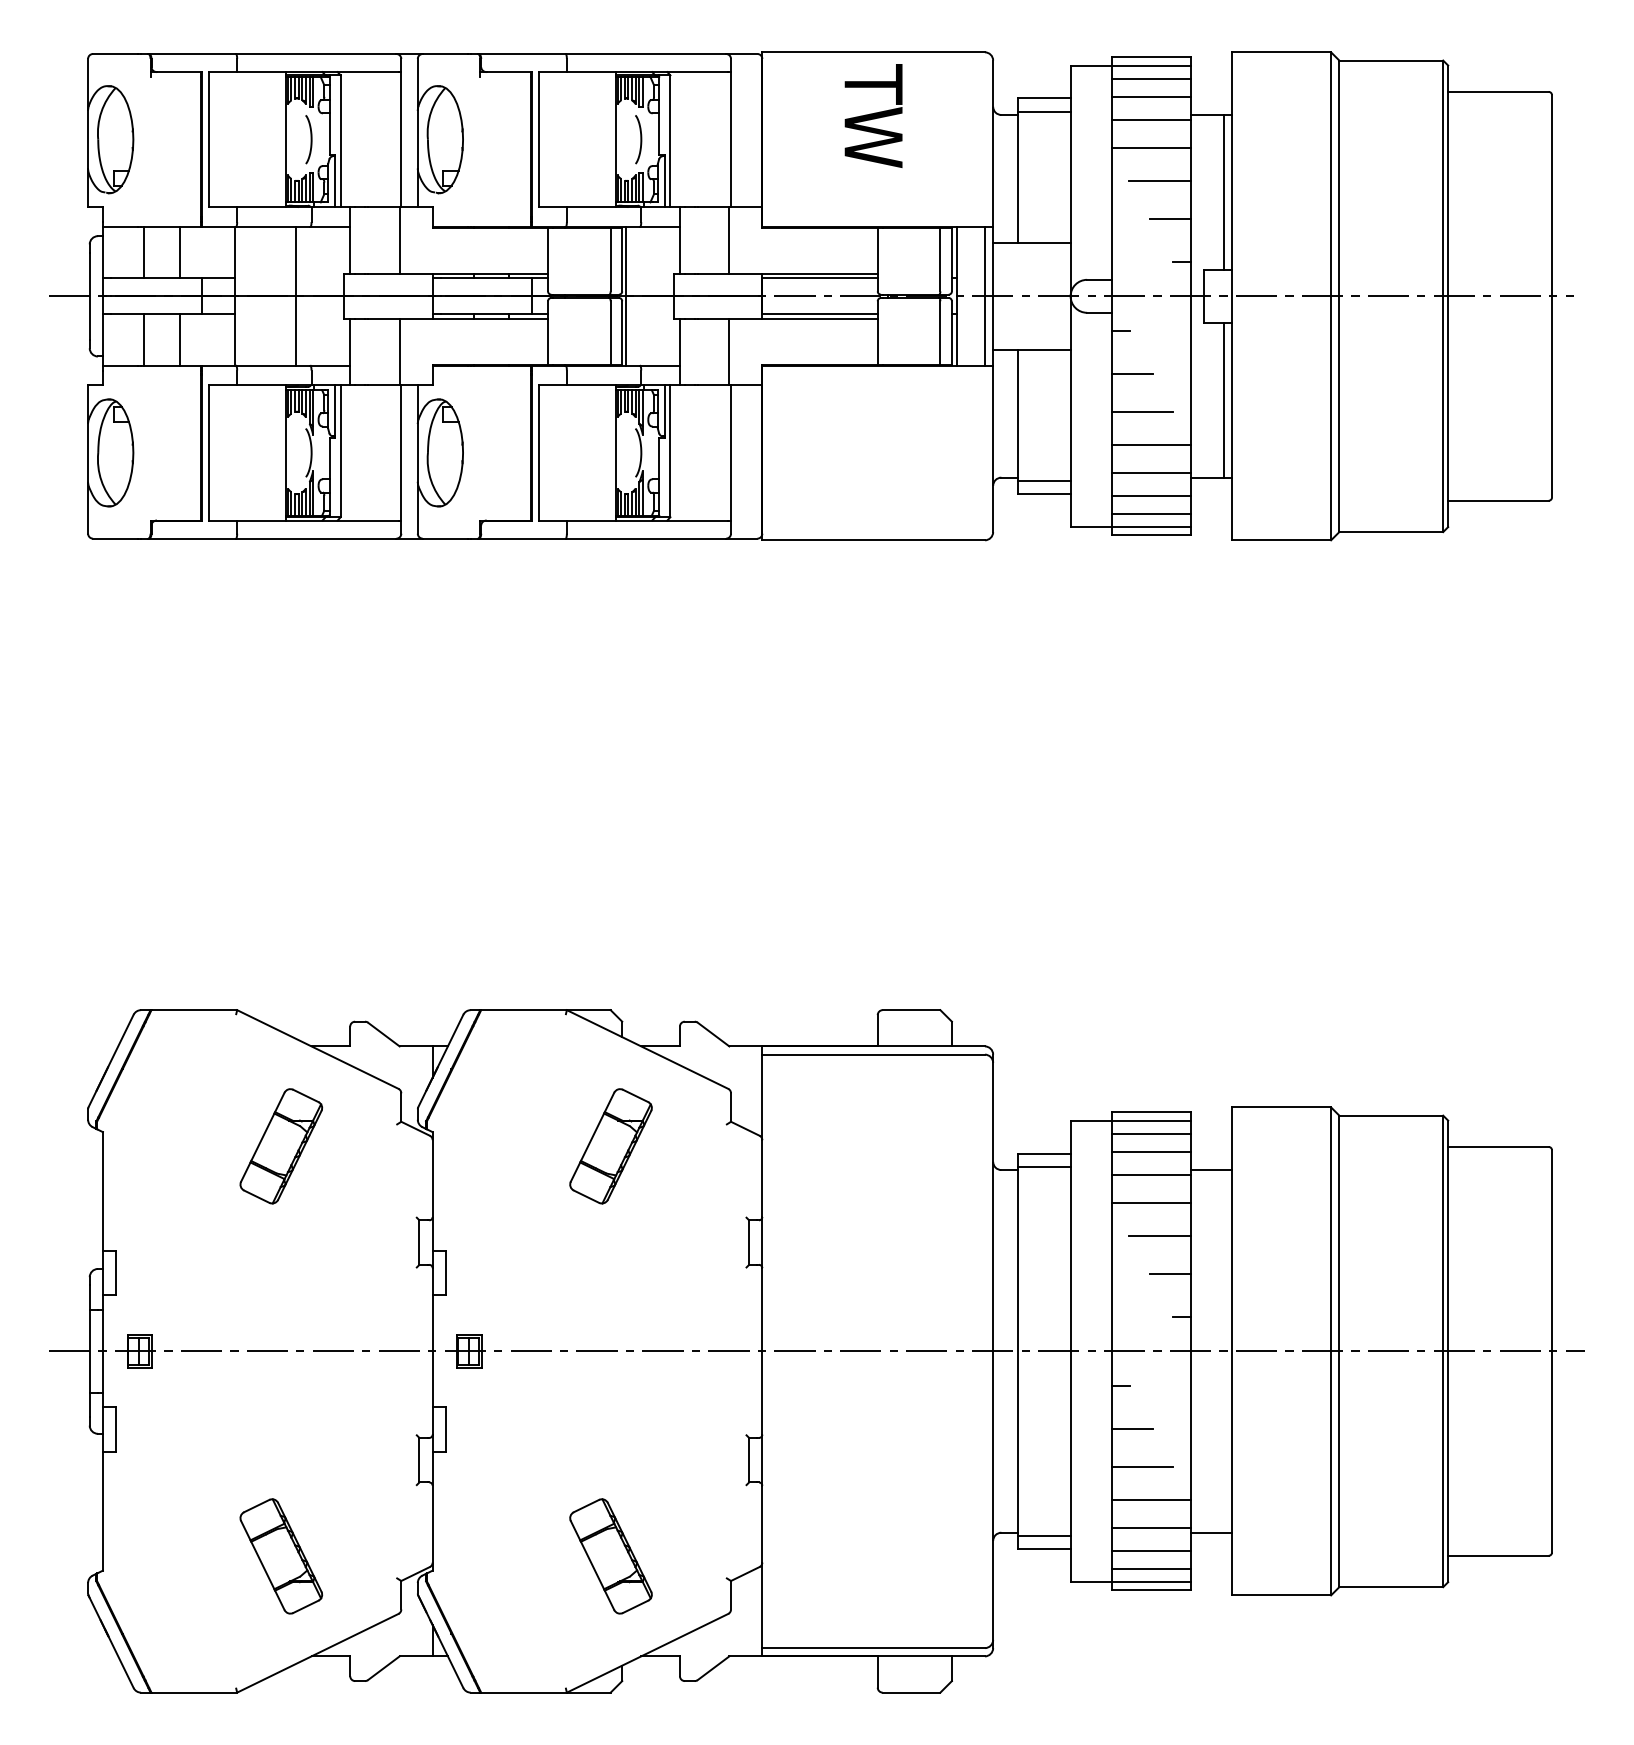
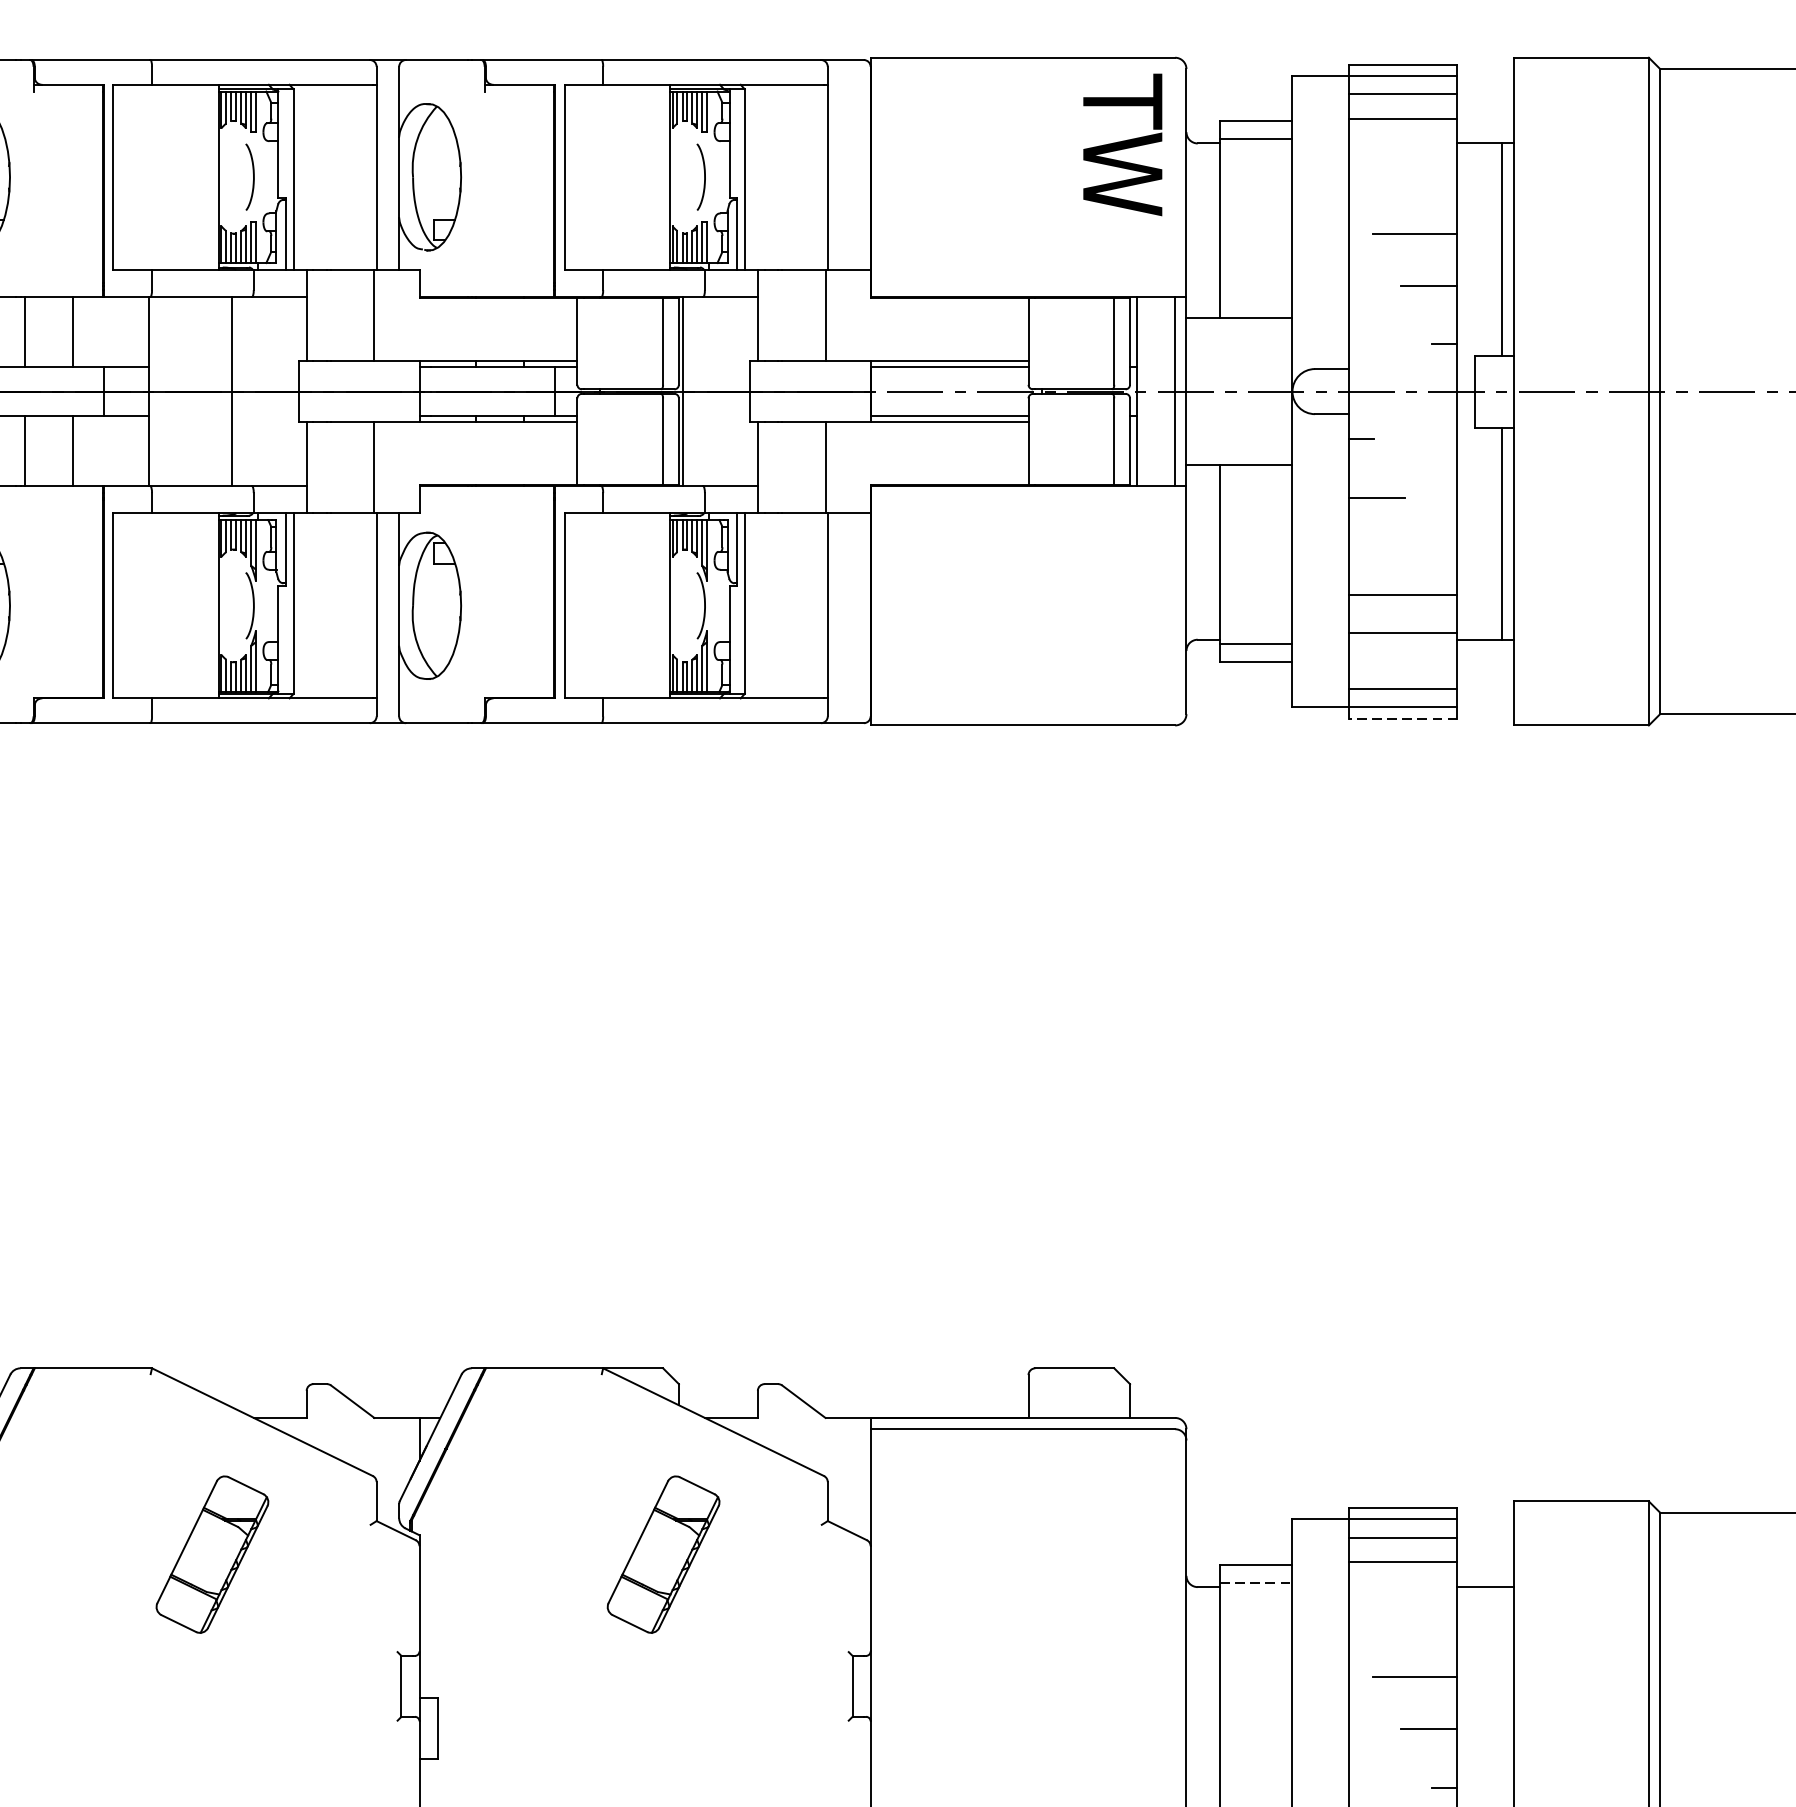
text: (873, 115) -> (1122, 144), moved
line: (1150, 119) -> (1401, 149), removed
line: (1150, 147) -> (1401, 187), removed
line: (1142, 411) -> (1390, 549), removed
line: (1150, 495) -> (1401, 664), removed
line: (1151, 535) -> (1403, 718), solid -> dashed
line: (1044, 1166) -> (1256, 1582), solid -> dashed
line: (1150, 1175) -> (1401, 1594), removed
line: (1150, 1203) -> (1401, 1632), removed

